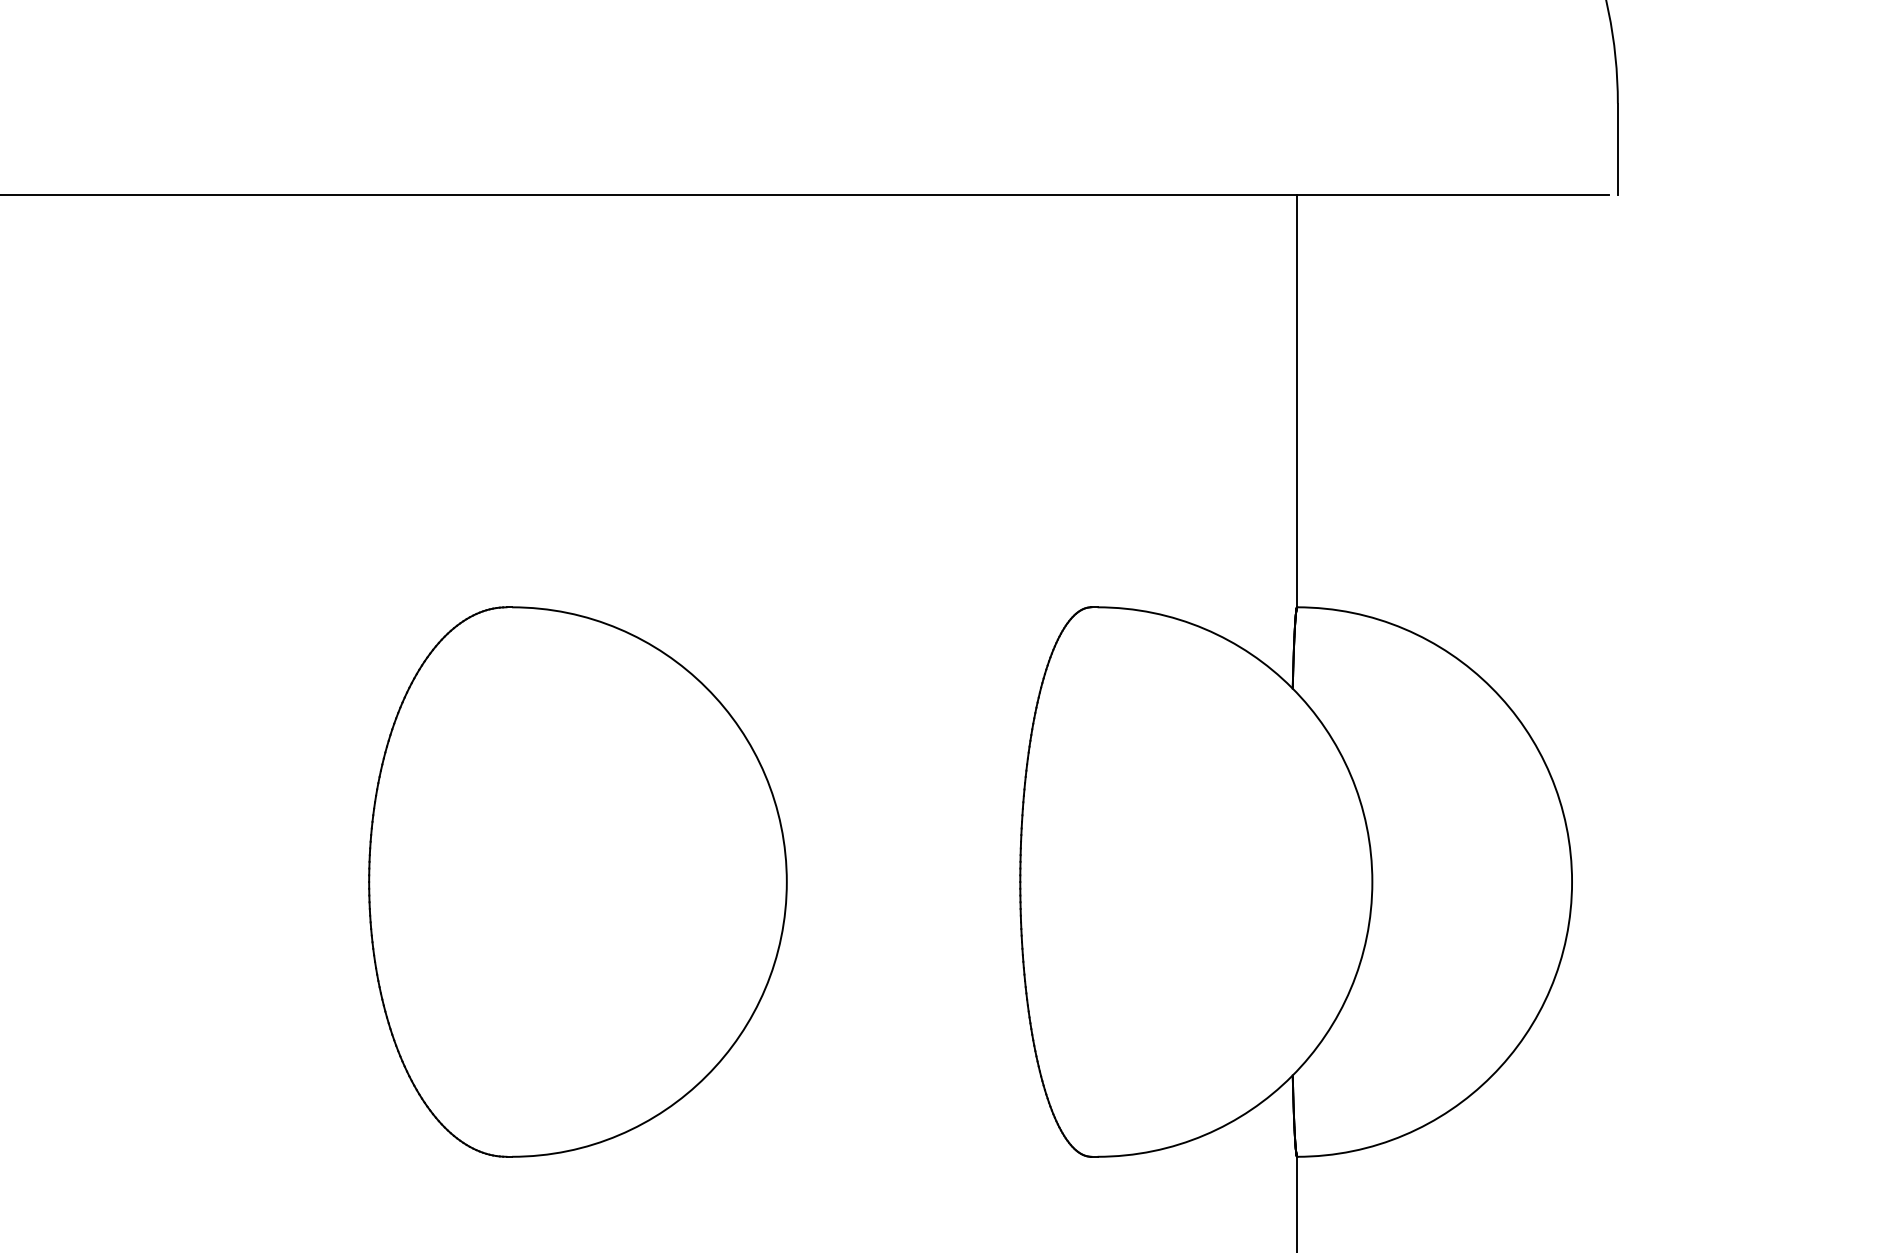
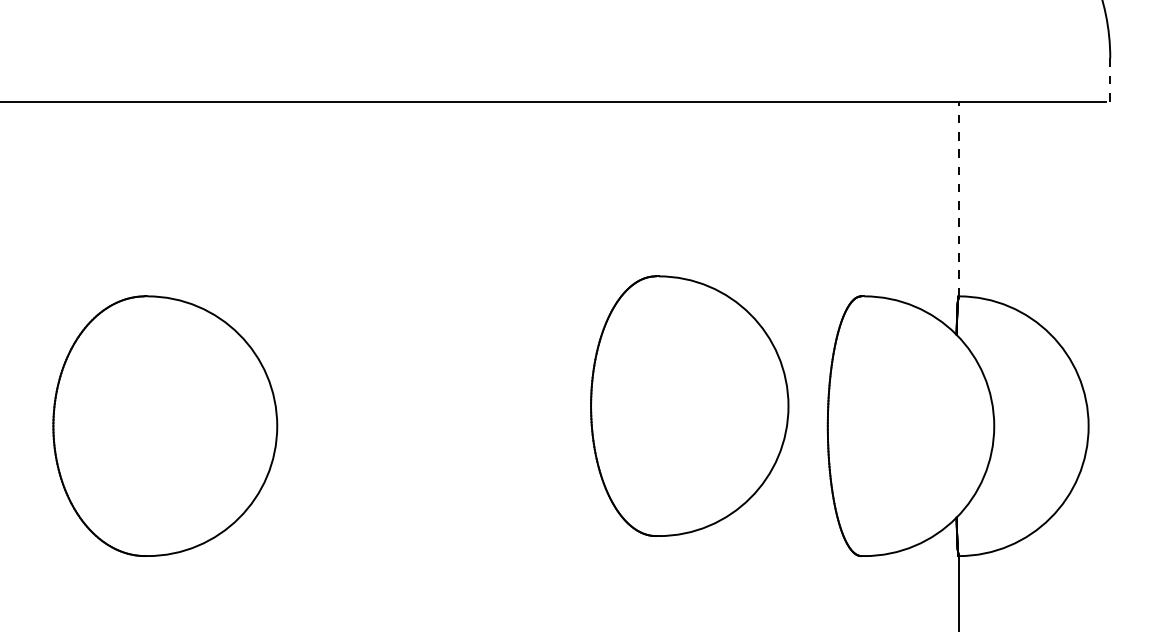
line: (1618, 148) -> (1110, 79), solid -> dashed
line: (1296, 400) -> (958, 198), solid -> dashed
part: (577, 880) -> (689, 405), moved

